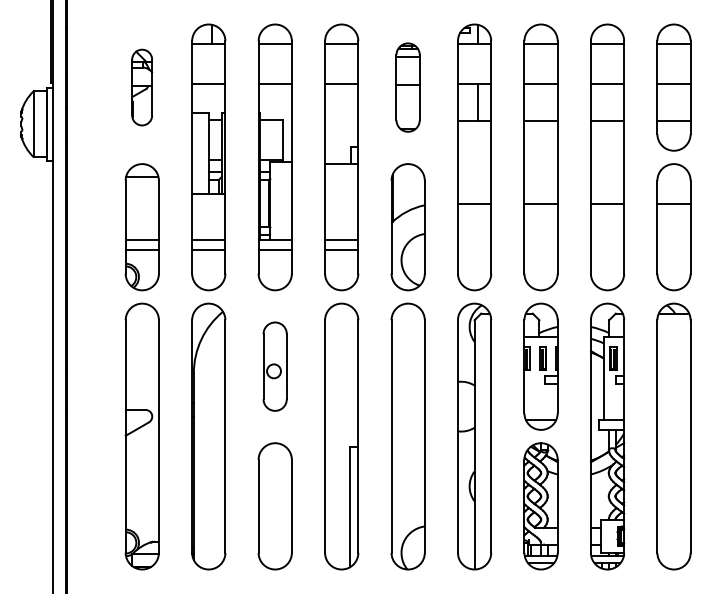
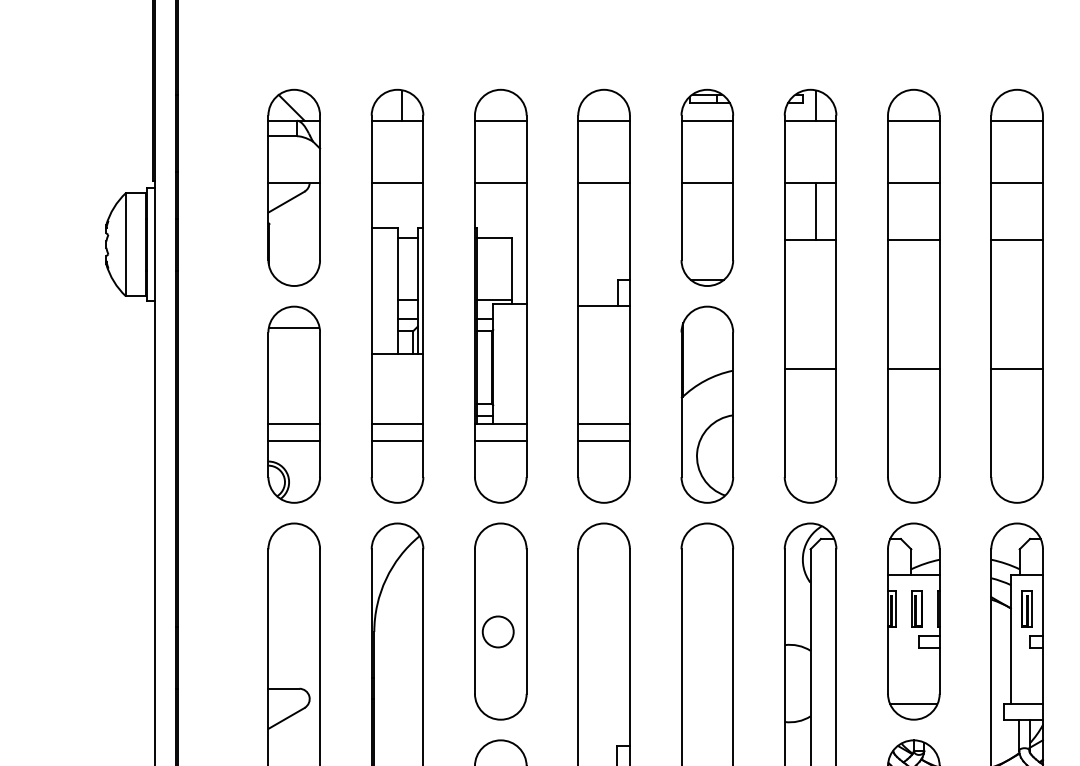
part: (141, 87) -> (292, 187), size x1.67
part: (407, 87) -> (706, 187), size x1.43
part: (274, 366) -> (499, 621), size x1.43

